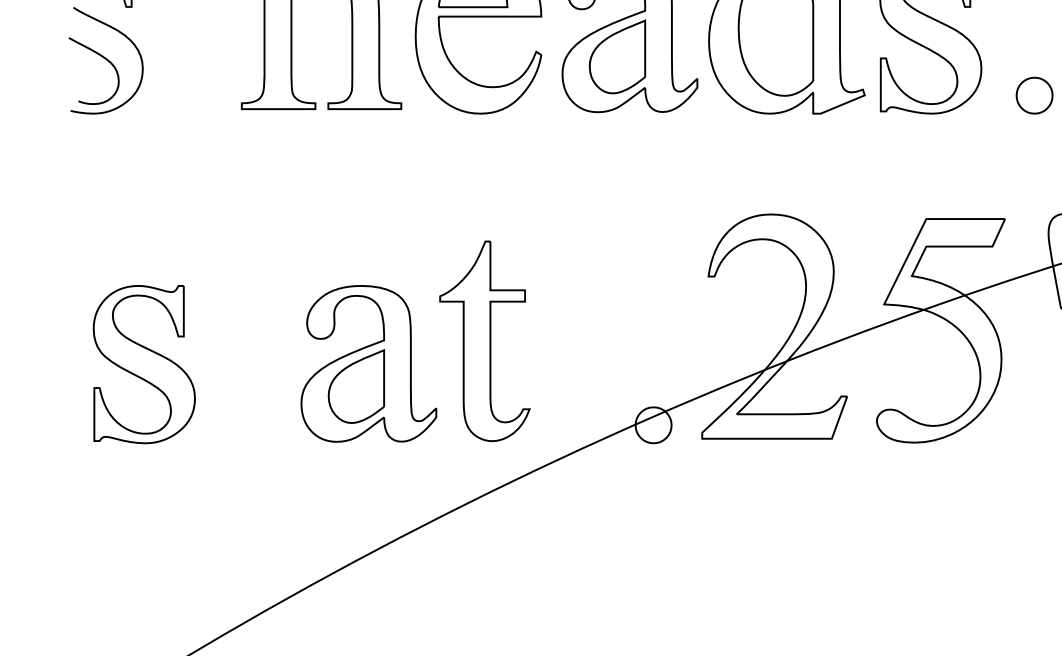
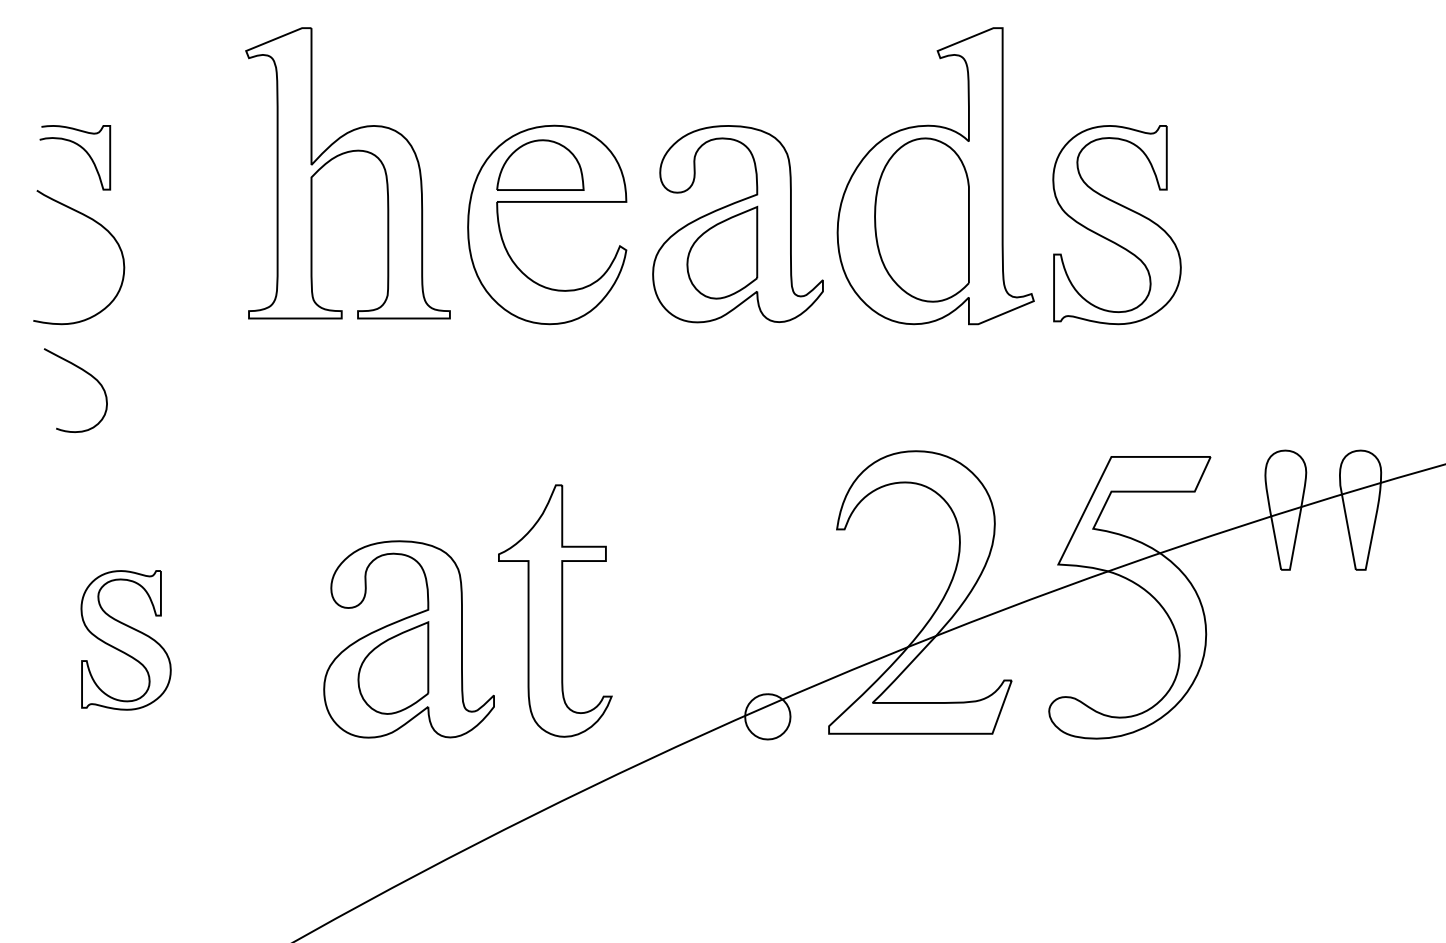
curve: (102, 57) -> (86, 373), moved
part: (1034, 95) -> (1247, 301), removed
part: (143, 364) -> (125, 640), size x0.7

